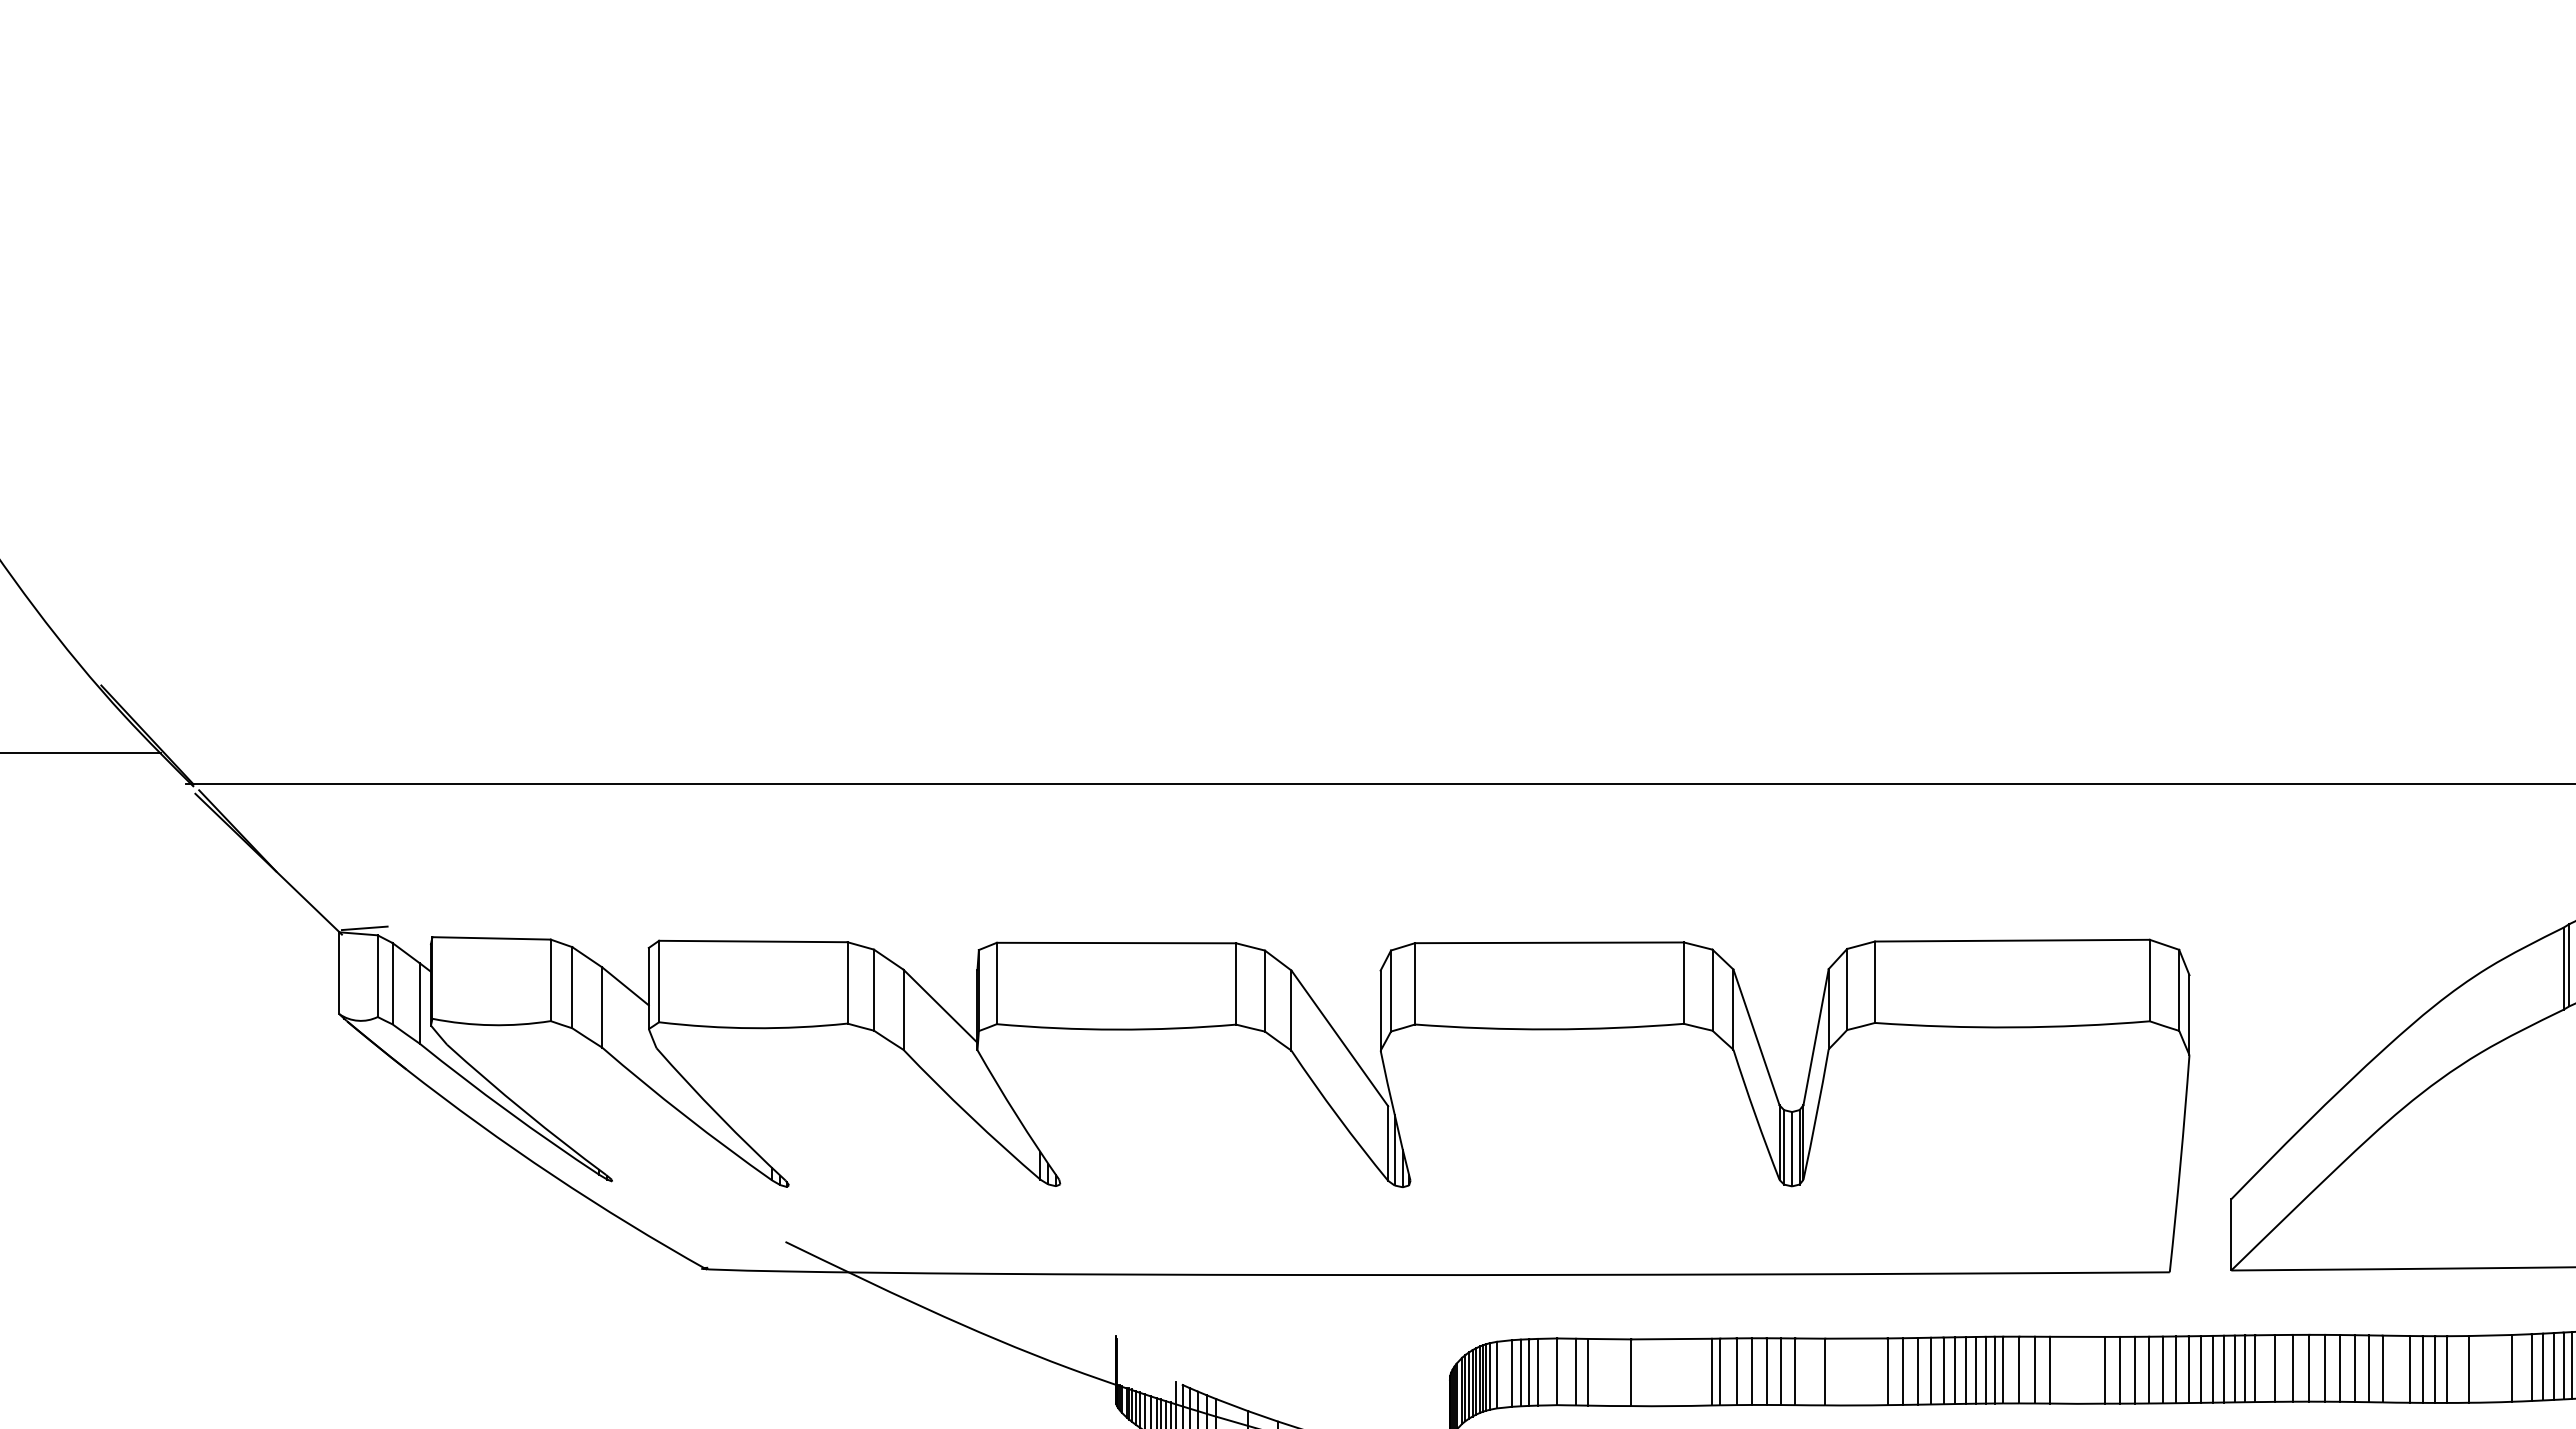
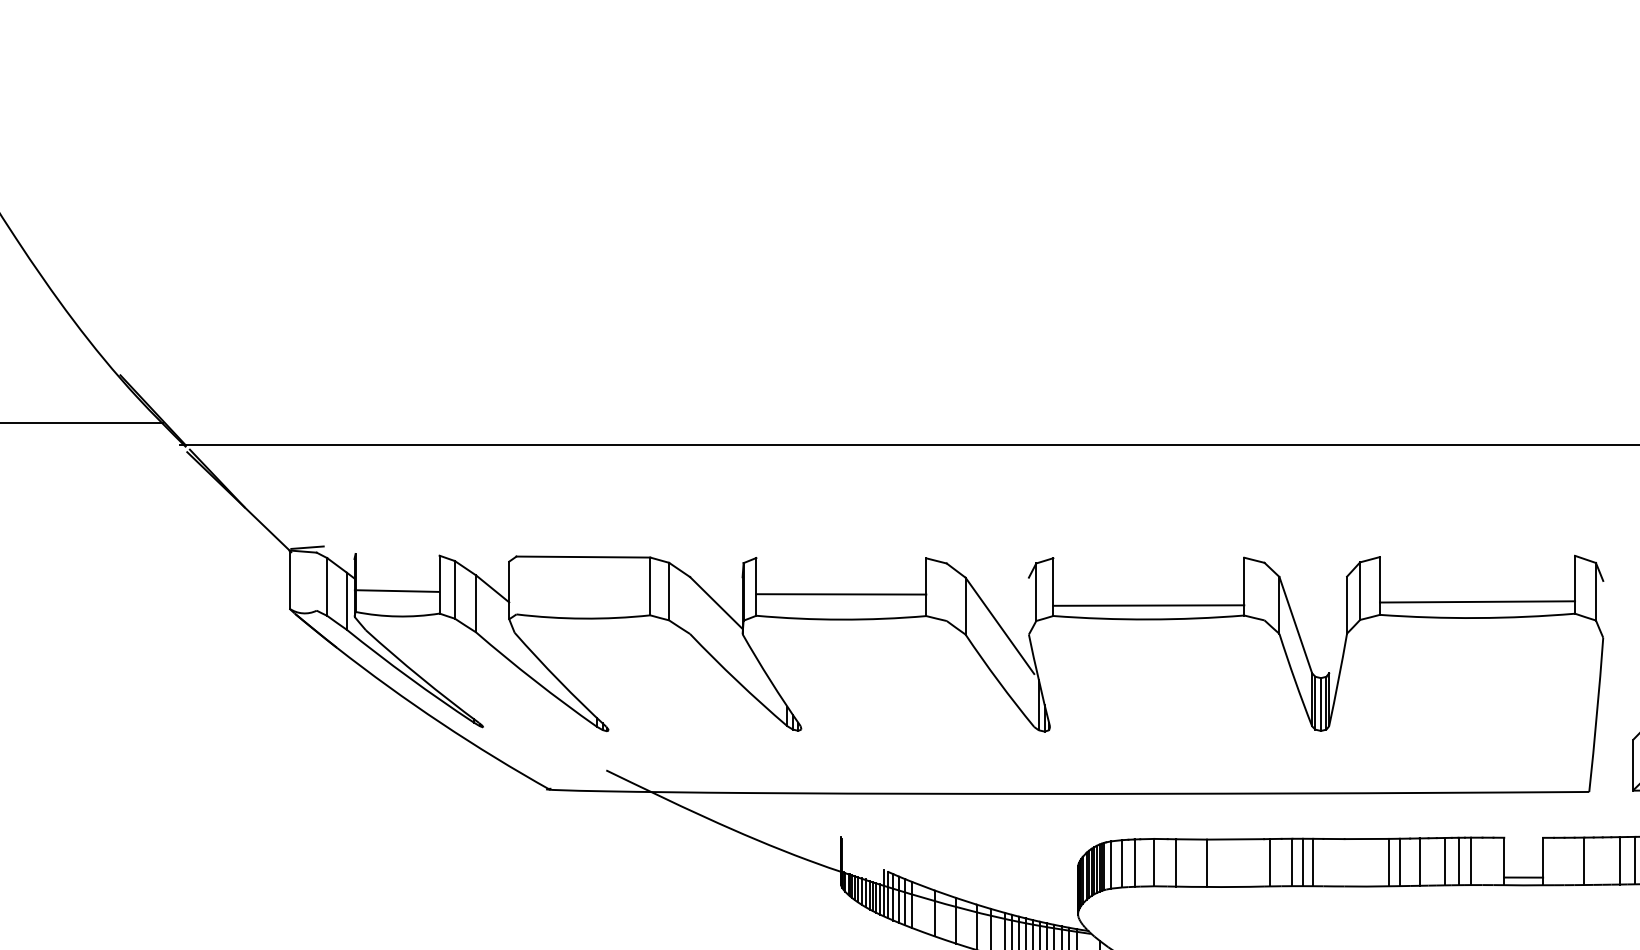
line: (491, 938) -> (396, 591), moved
line: (2011, 940) -> (1476, 601), moved
line: (1116, 942) -> (841, 593), moved
line: (1549, 942) -> (1148, 605), moved
line: (377, 976) -> (316, 581), removed
line: (659, 981) -> (516, 585), removed
line: (1712, 989) -> (1264, 591), removed
line: (1265, 990) -> (947, 591), removed
line: (903, 1009) -> (690, 605), removed
line: (1380, 1010) -> (1028, 606), removed
line: (2189, 1015) -> (1603, 609), removed
line: (1815, 1037) -> (1337, 625), removed
line: (1388, 1143) -> (1034, 700), removed
line: (2077, 1336) -> (1523, 877), moved
line: (2223, 1368) -> (1627, 860), removed
line: (1976, 1369) -> (1452, 860), removed
line: (1994, 1369) -> (1464, 860), removed
line: (2019, 1369) -> (1482, 860), removed
line: (2034, 1369) -> (1493, 860), removed
line: (2120, 1369) -> (1554, 860), removed
line: (2134, 1369) -> (1564, 860), removed
line: (2149, 1369) -> (1574, 860), removed
line: (2176, 1369) -> (1594, 860), removed
line: (2188, 1369) -> (1602, 860), removed
line: (2200, 1369) -> (1611, 860), removed
line: (1917, 1370) -> (1410, 861), removed
line: (1943, 1370) -> (1428, 861), removed
line: (1955, 1370) -> (1437, 861), removed
line: (1537, 1371) -> (1140, 862), removed
line: (1576, 1371) -> (1167, 862), removed
line: (1711, 1371) -> (1263, 862), removed
line: (1736, 1371) -> (1281, 862), removed
line: (1795, 1371) -> (1323, 862), removed
line: (1825, 1371) -> (1344, 862), removed
line: (1520, 1372) -> (1128, 863), removed
line: (1489, 1376) -> (1106, 865), removed

